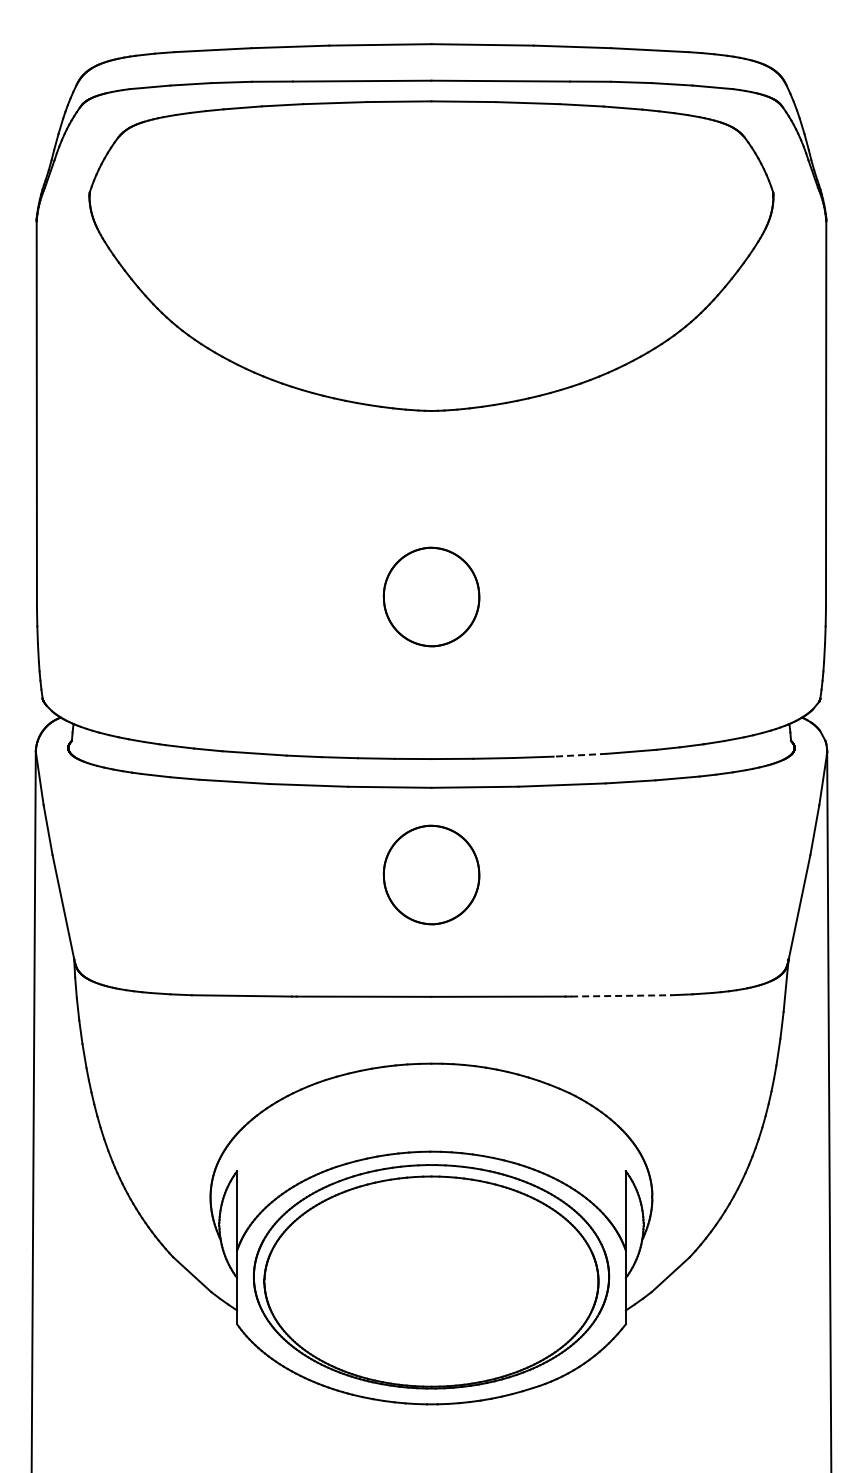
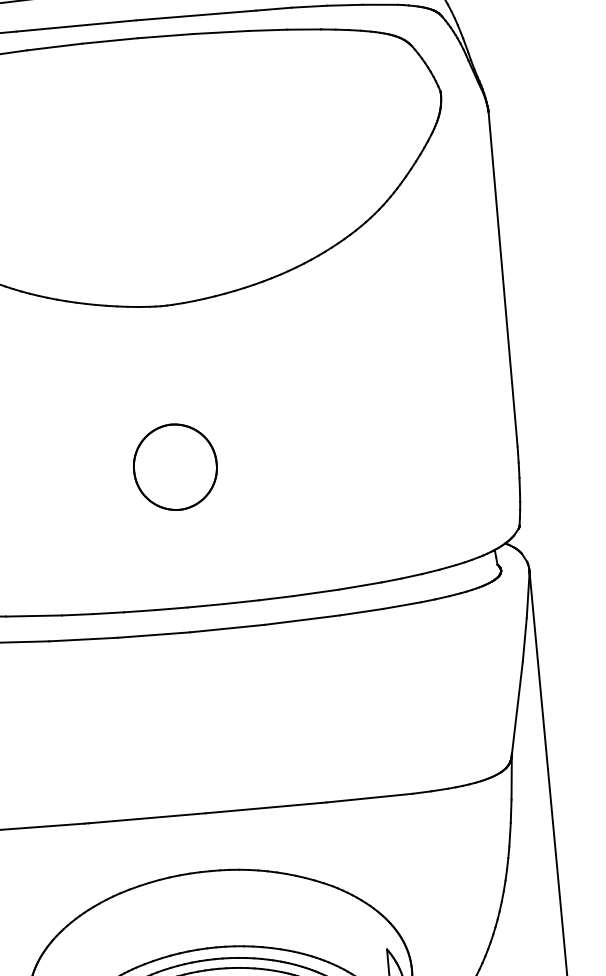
line: (580, 755) -> (316, 593), dashed -> solid
part: (431, 874) -> (196, 707), removed
line: (621, 995) -> (369, 797), dashed -> solid

